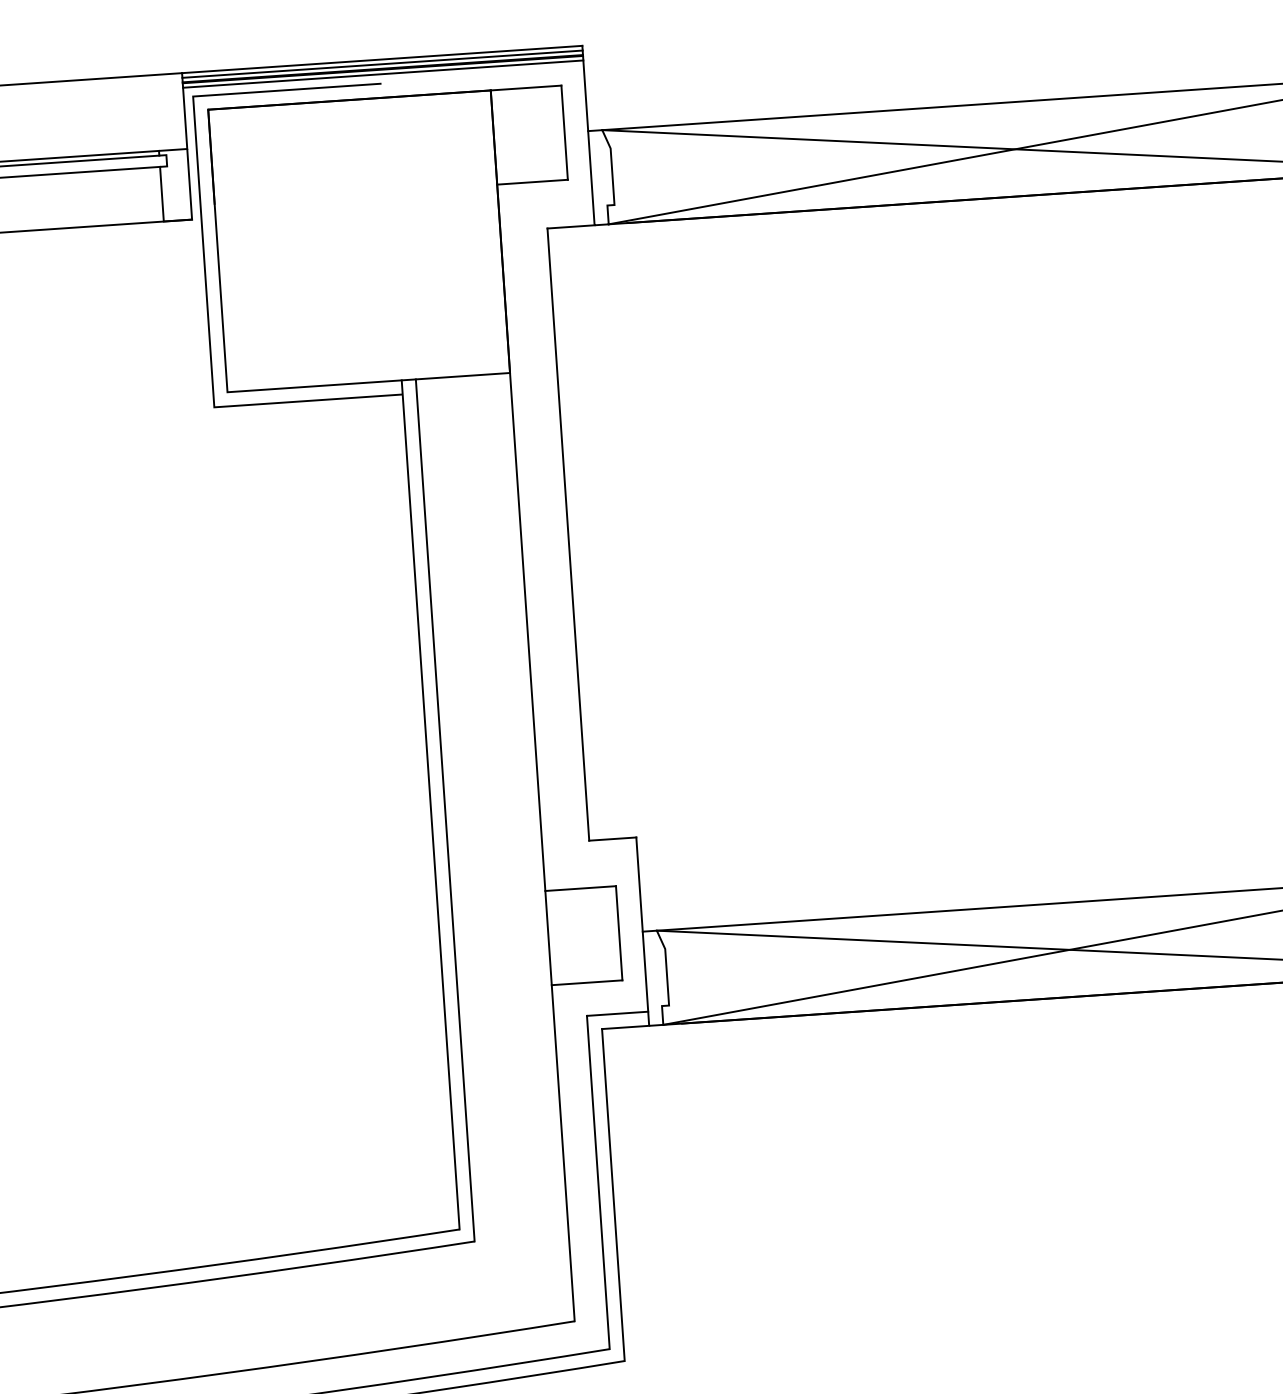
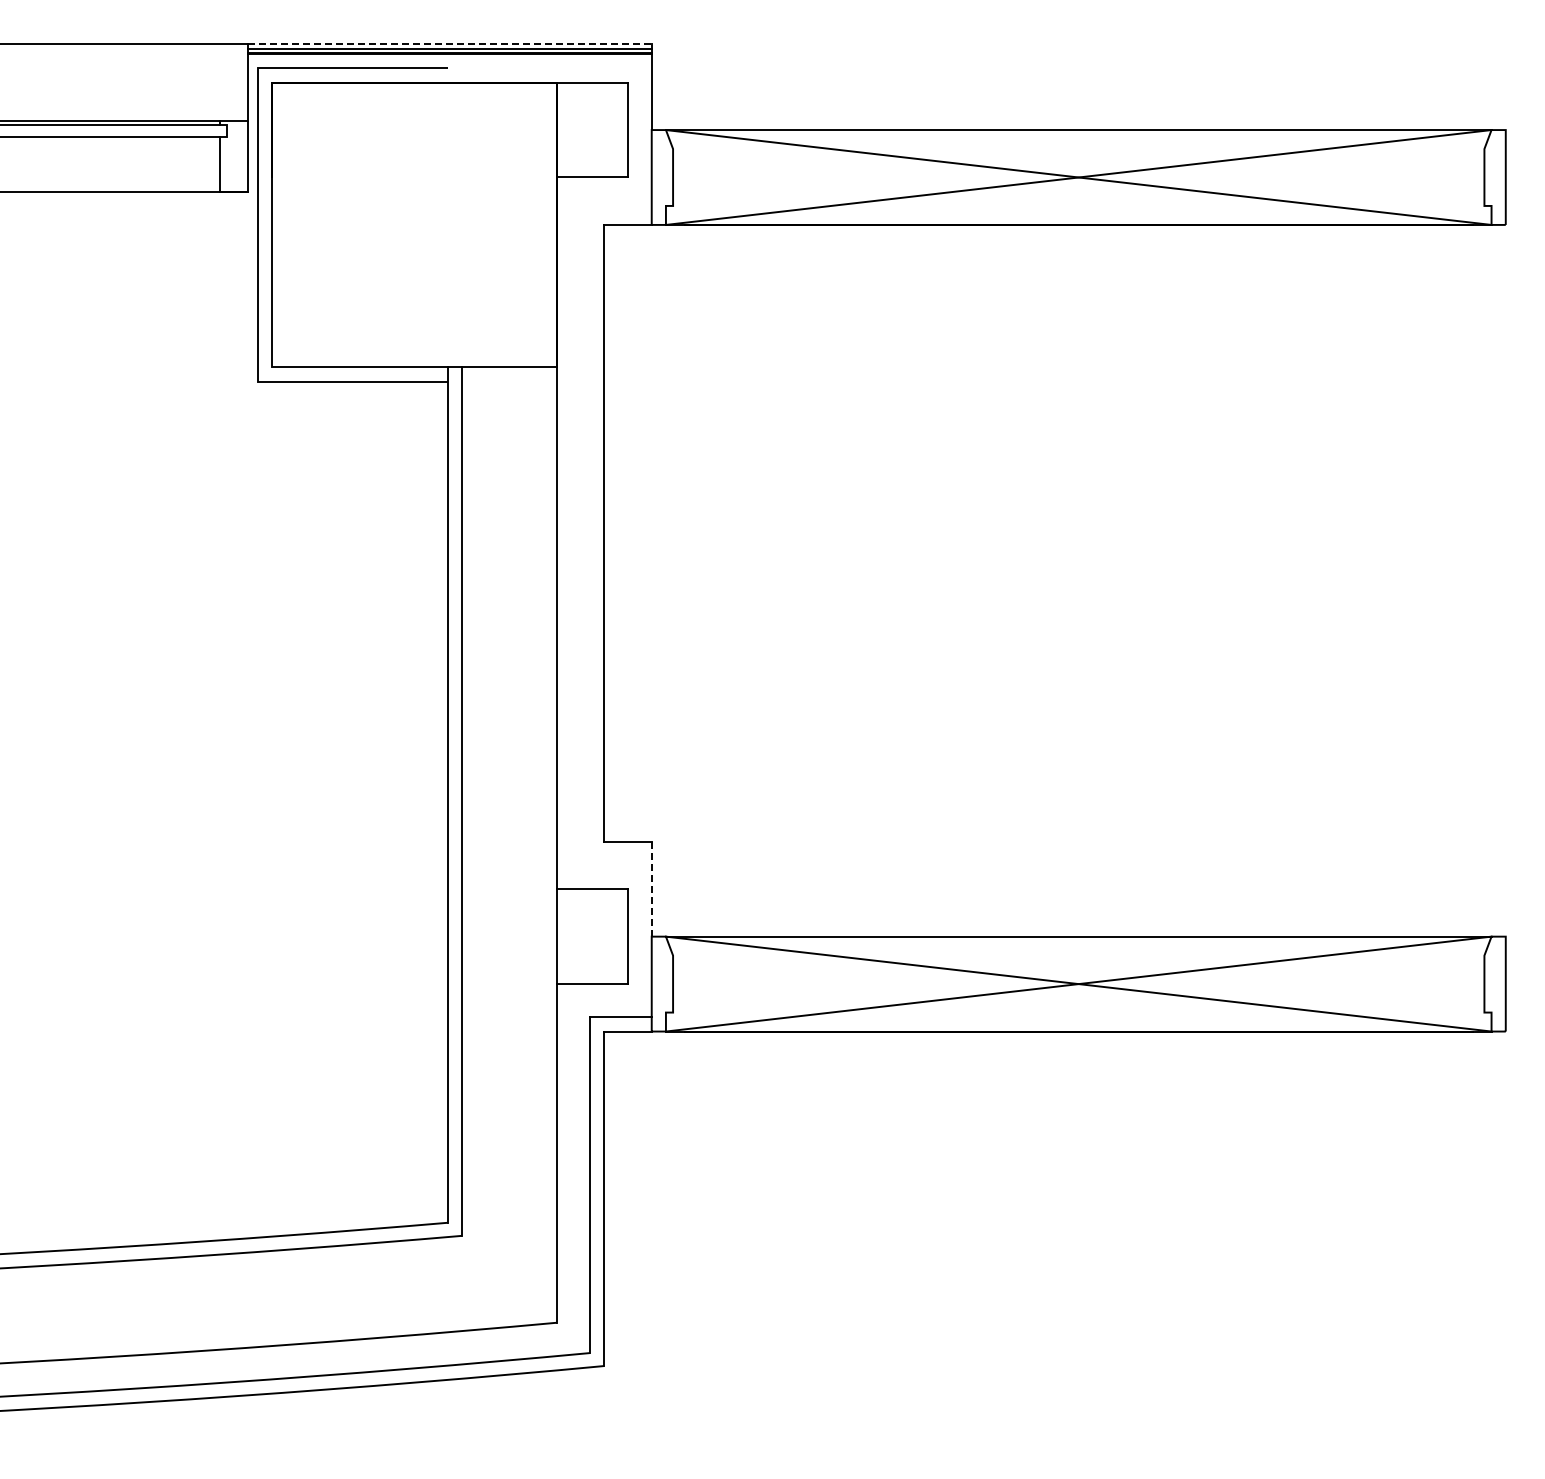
line: (382, 59) -> (450, 44), solid -> dashed
line: (382, 73) -> (449, 58), removed
line: (639, 884) -> (651, 889), solid -> dashed

